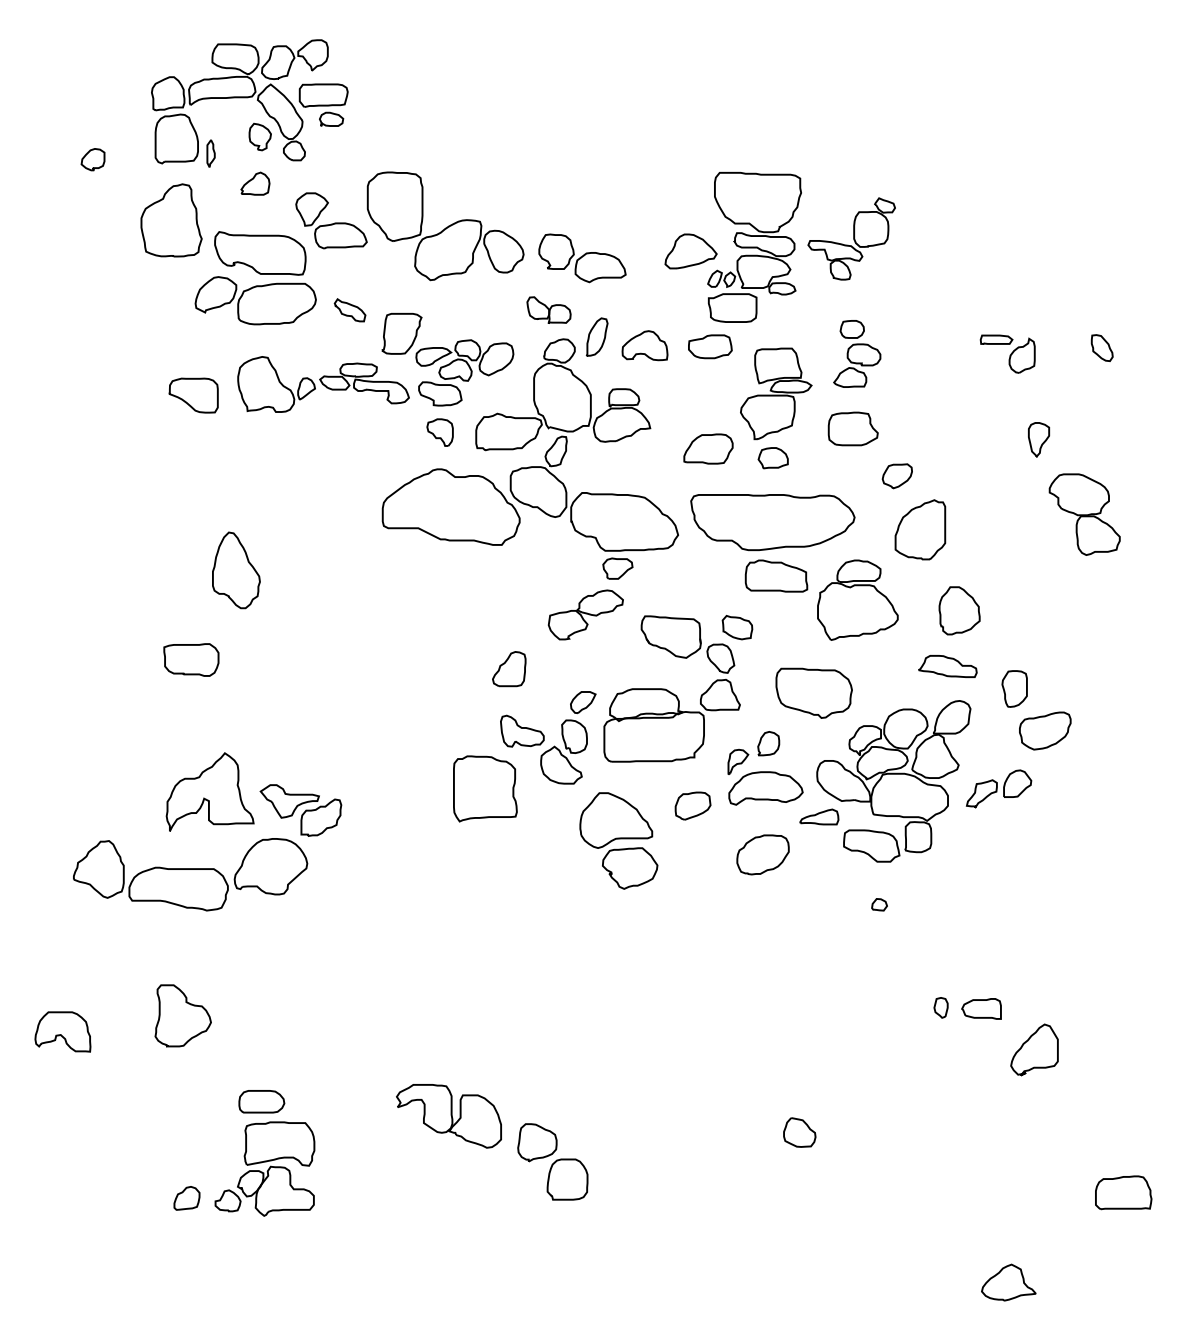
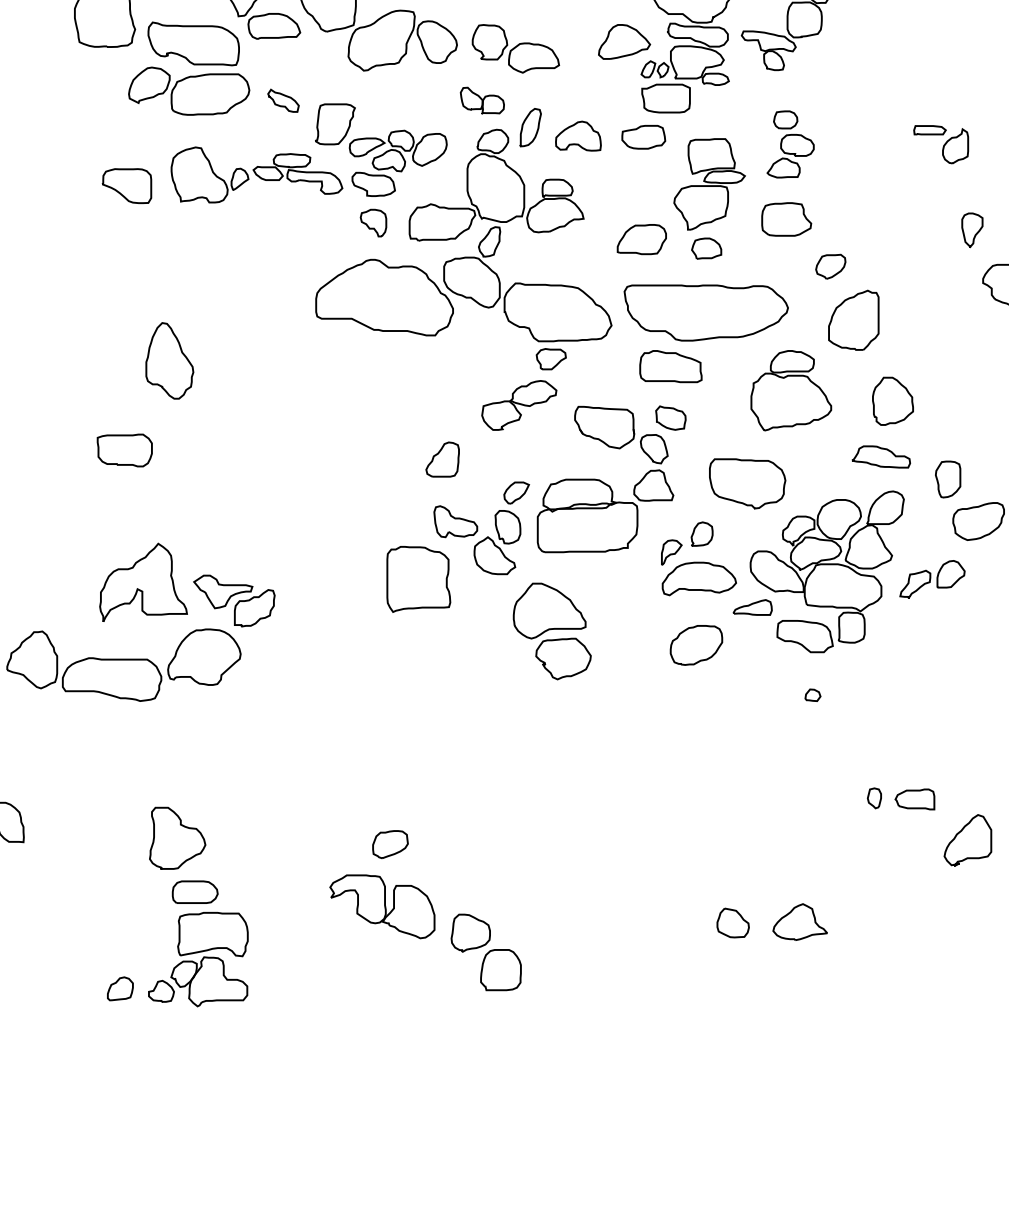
part: (776, 575) -> (670, 366), moved
part: (692, 805) -> (389, 844), moved
part: (182, 1015) -> (176, 838), moved
part: (1008, 1282) -> (799, 922), moved

